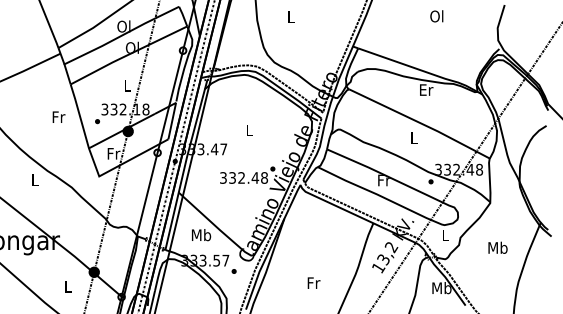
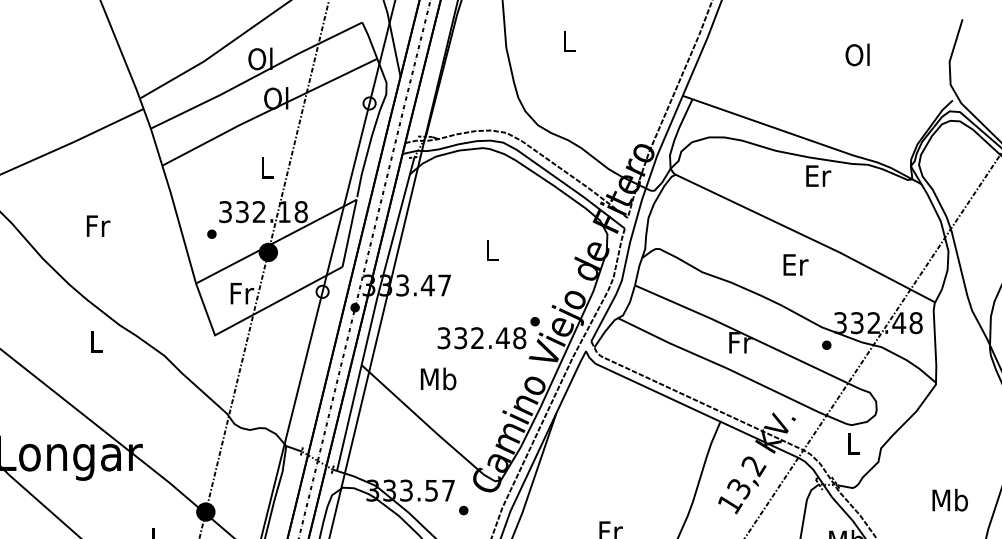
text: (436, 16) -> (857, 55), moved
text: (58, 116) -> (97, 224), moved
text: (414, 137) -> (796, 263), L -> Er
text: (201, 235) -> (438, 379), moved
text: (497, 247) -> (949, 499), moved

